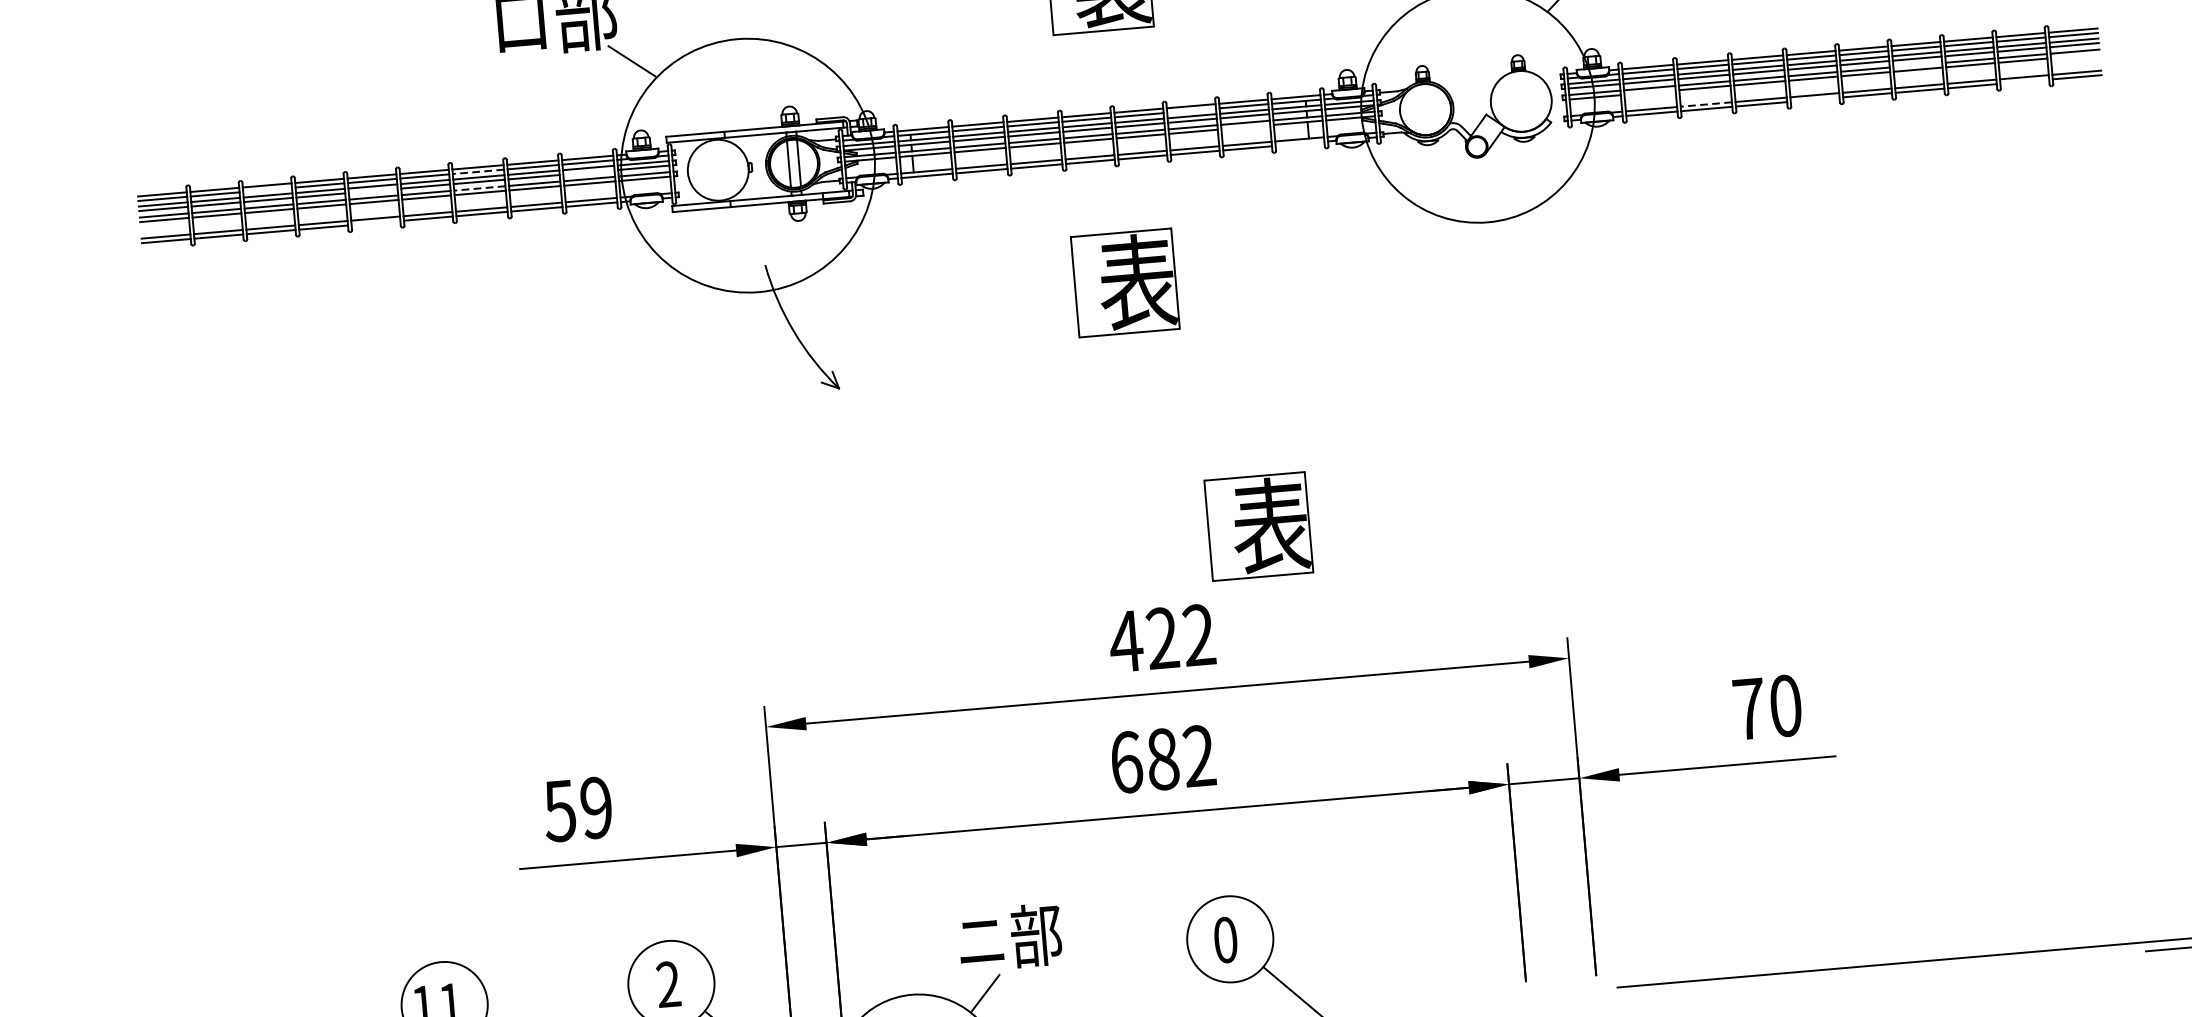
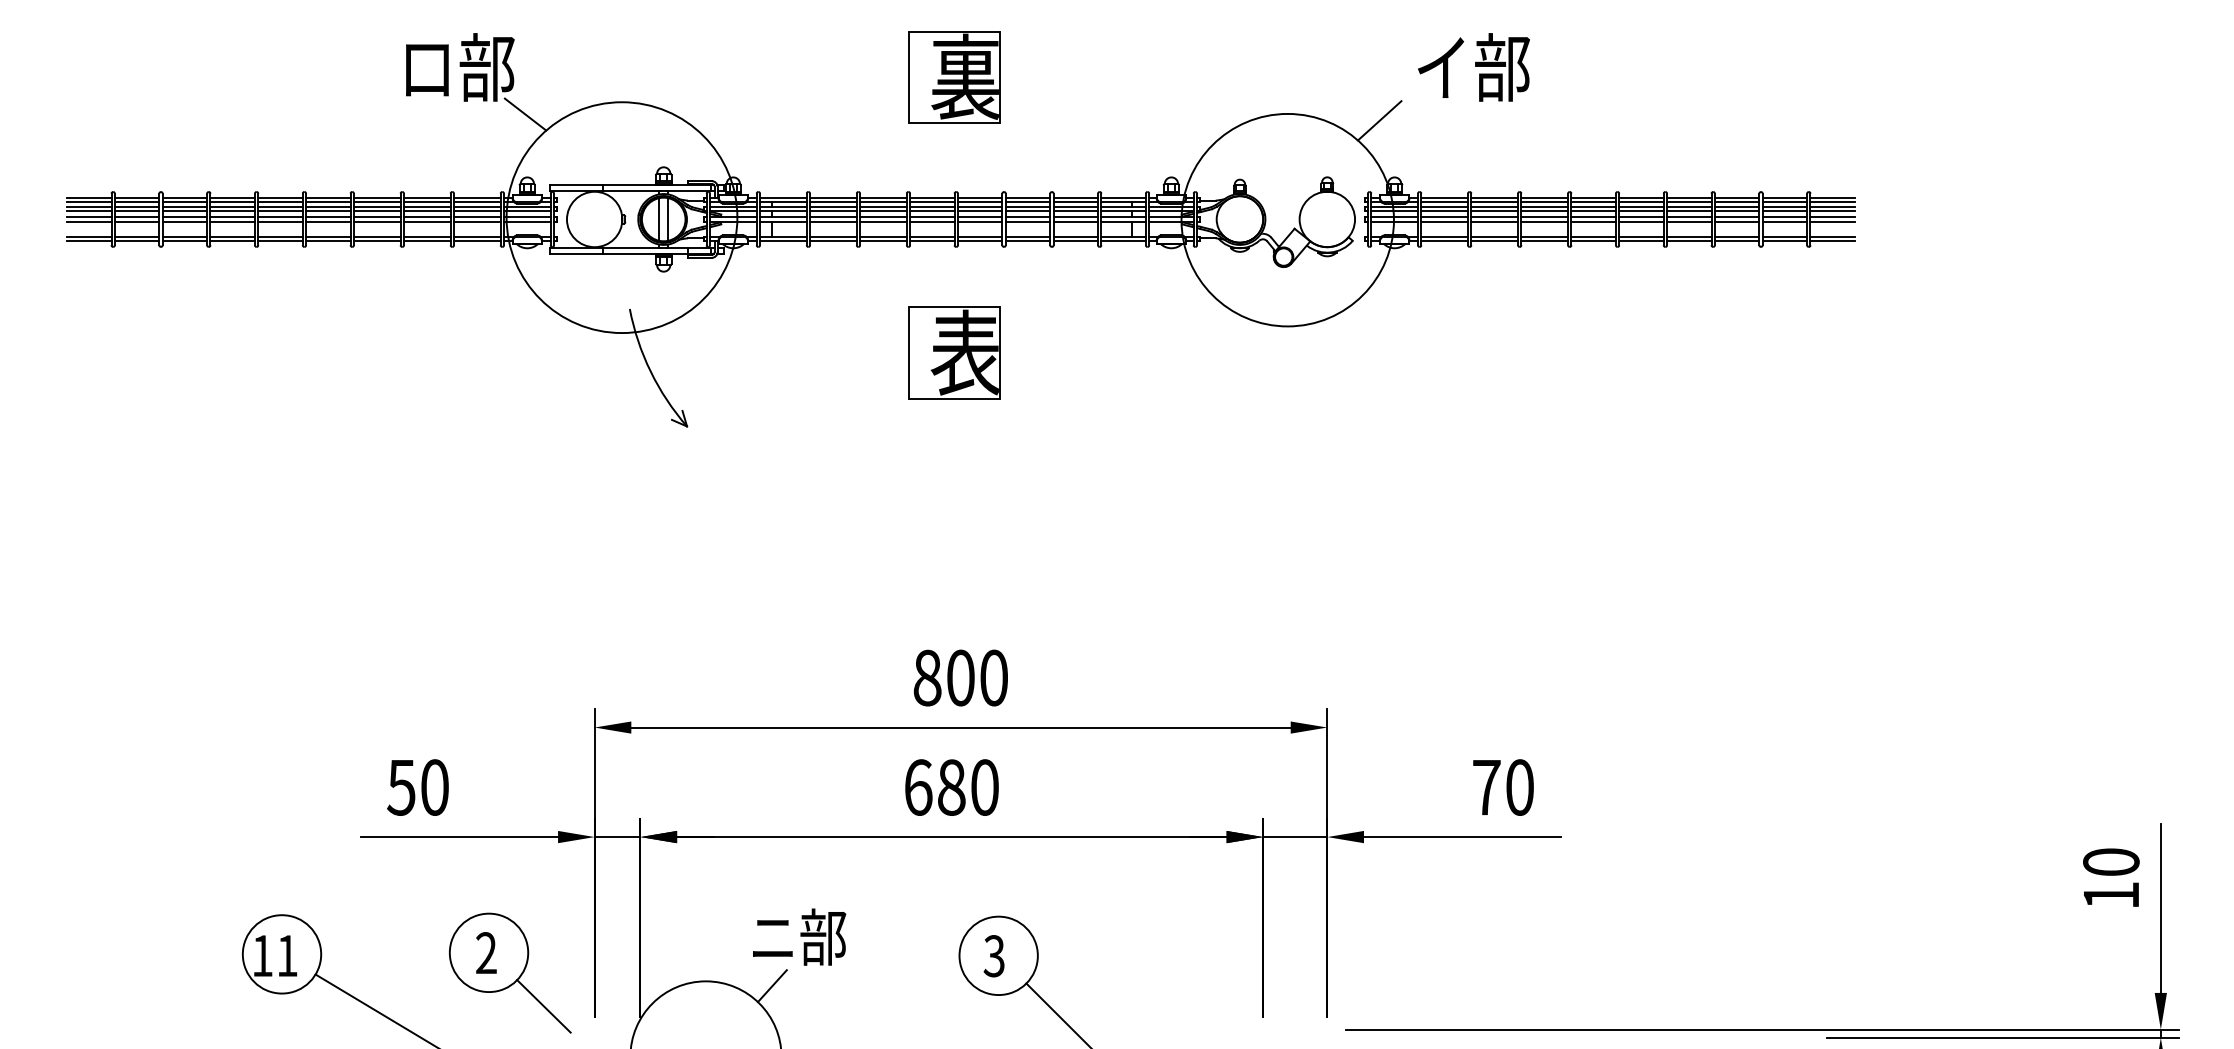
line: (2075, 56) -> (1832, 221), added
line: (1918, 65) -> (1689, 217), added
line: (2024, 81) -> (1784, 240), added
line: (1649, 92) -> (1444, 221), added
line: (1814, 99) -> (1593, 240), added
line: (1706, 104) -> (1494, 236), dashed -> solid
line: (1191, 110) -> (1027, 202), added
line: (1245, 127) -> (1075, 221), added
line: (1299, 143) -> (1123, 240), added
line: (477, 172) -> (376, 202), dashed -> solid
line: (588, 172) -> (476, 211), added
line: (479, 188) -> (376, 217), dashed -> solid
line: (267, 190) -> (184, 202), added
line: (373, 191) -> (280, 211), added
line: (375, 222) -> (280, 240), added
part: (1258, 525) -> (1056, 583), removed
text: (1161, 637) -> (959, 677), 422 -> 800
text: (1198, 756) -> (984, 787), 682 -> 680
text: (596, 807) -> (434, 787), 59 -> 50
text: (1224, 940) -> (993, 956), 0 -> 3

